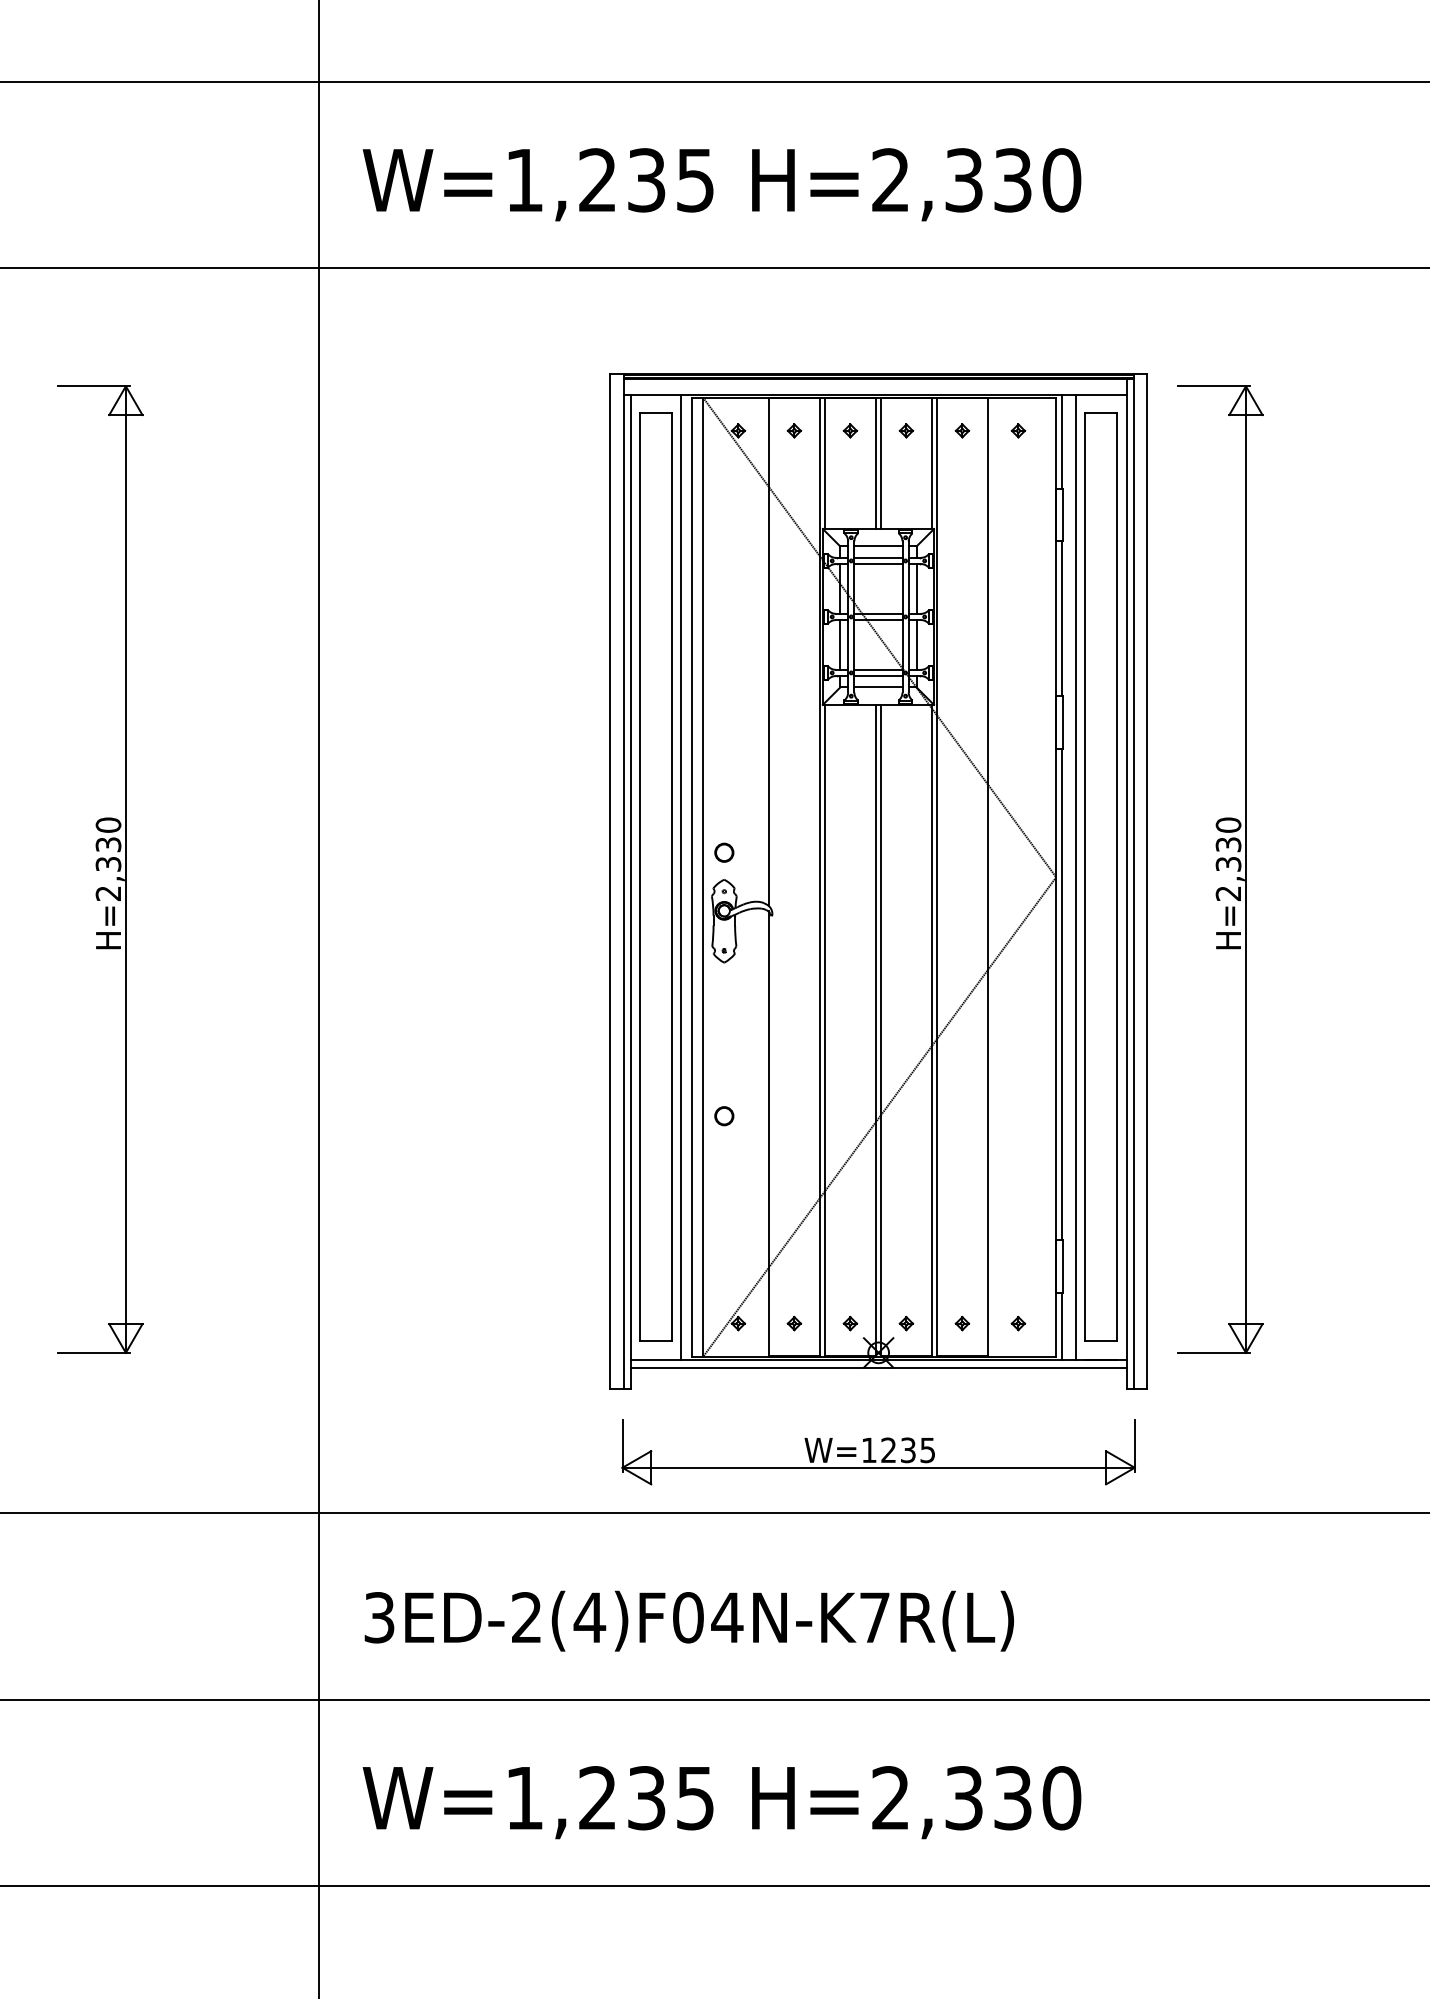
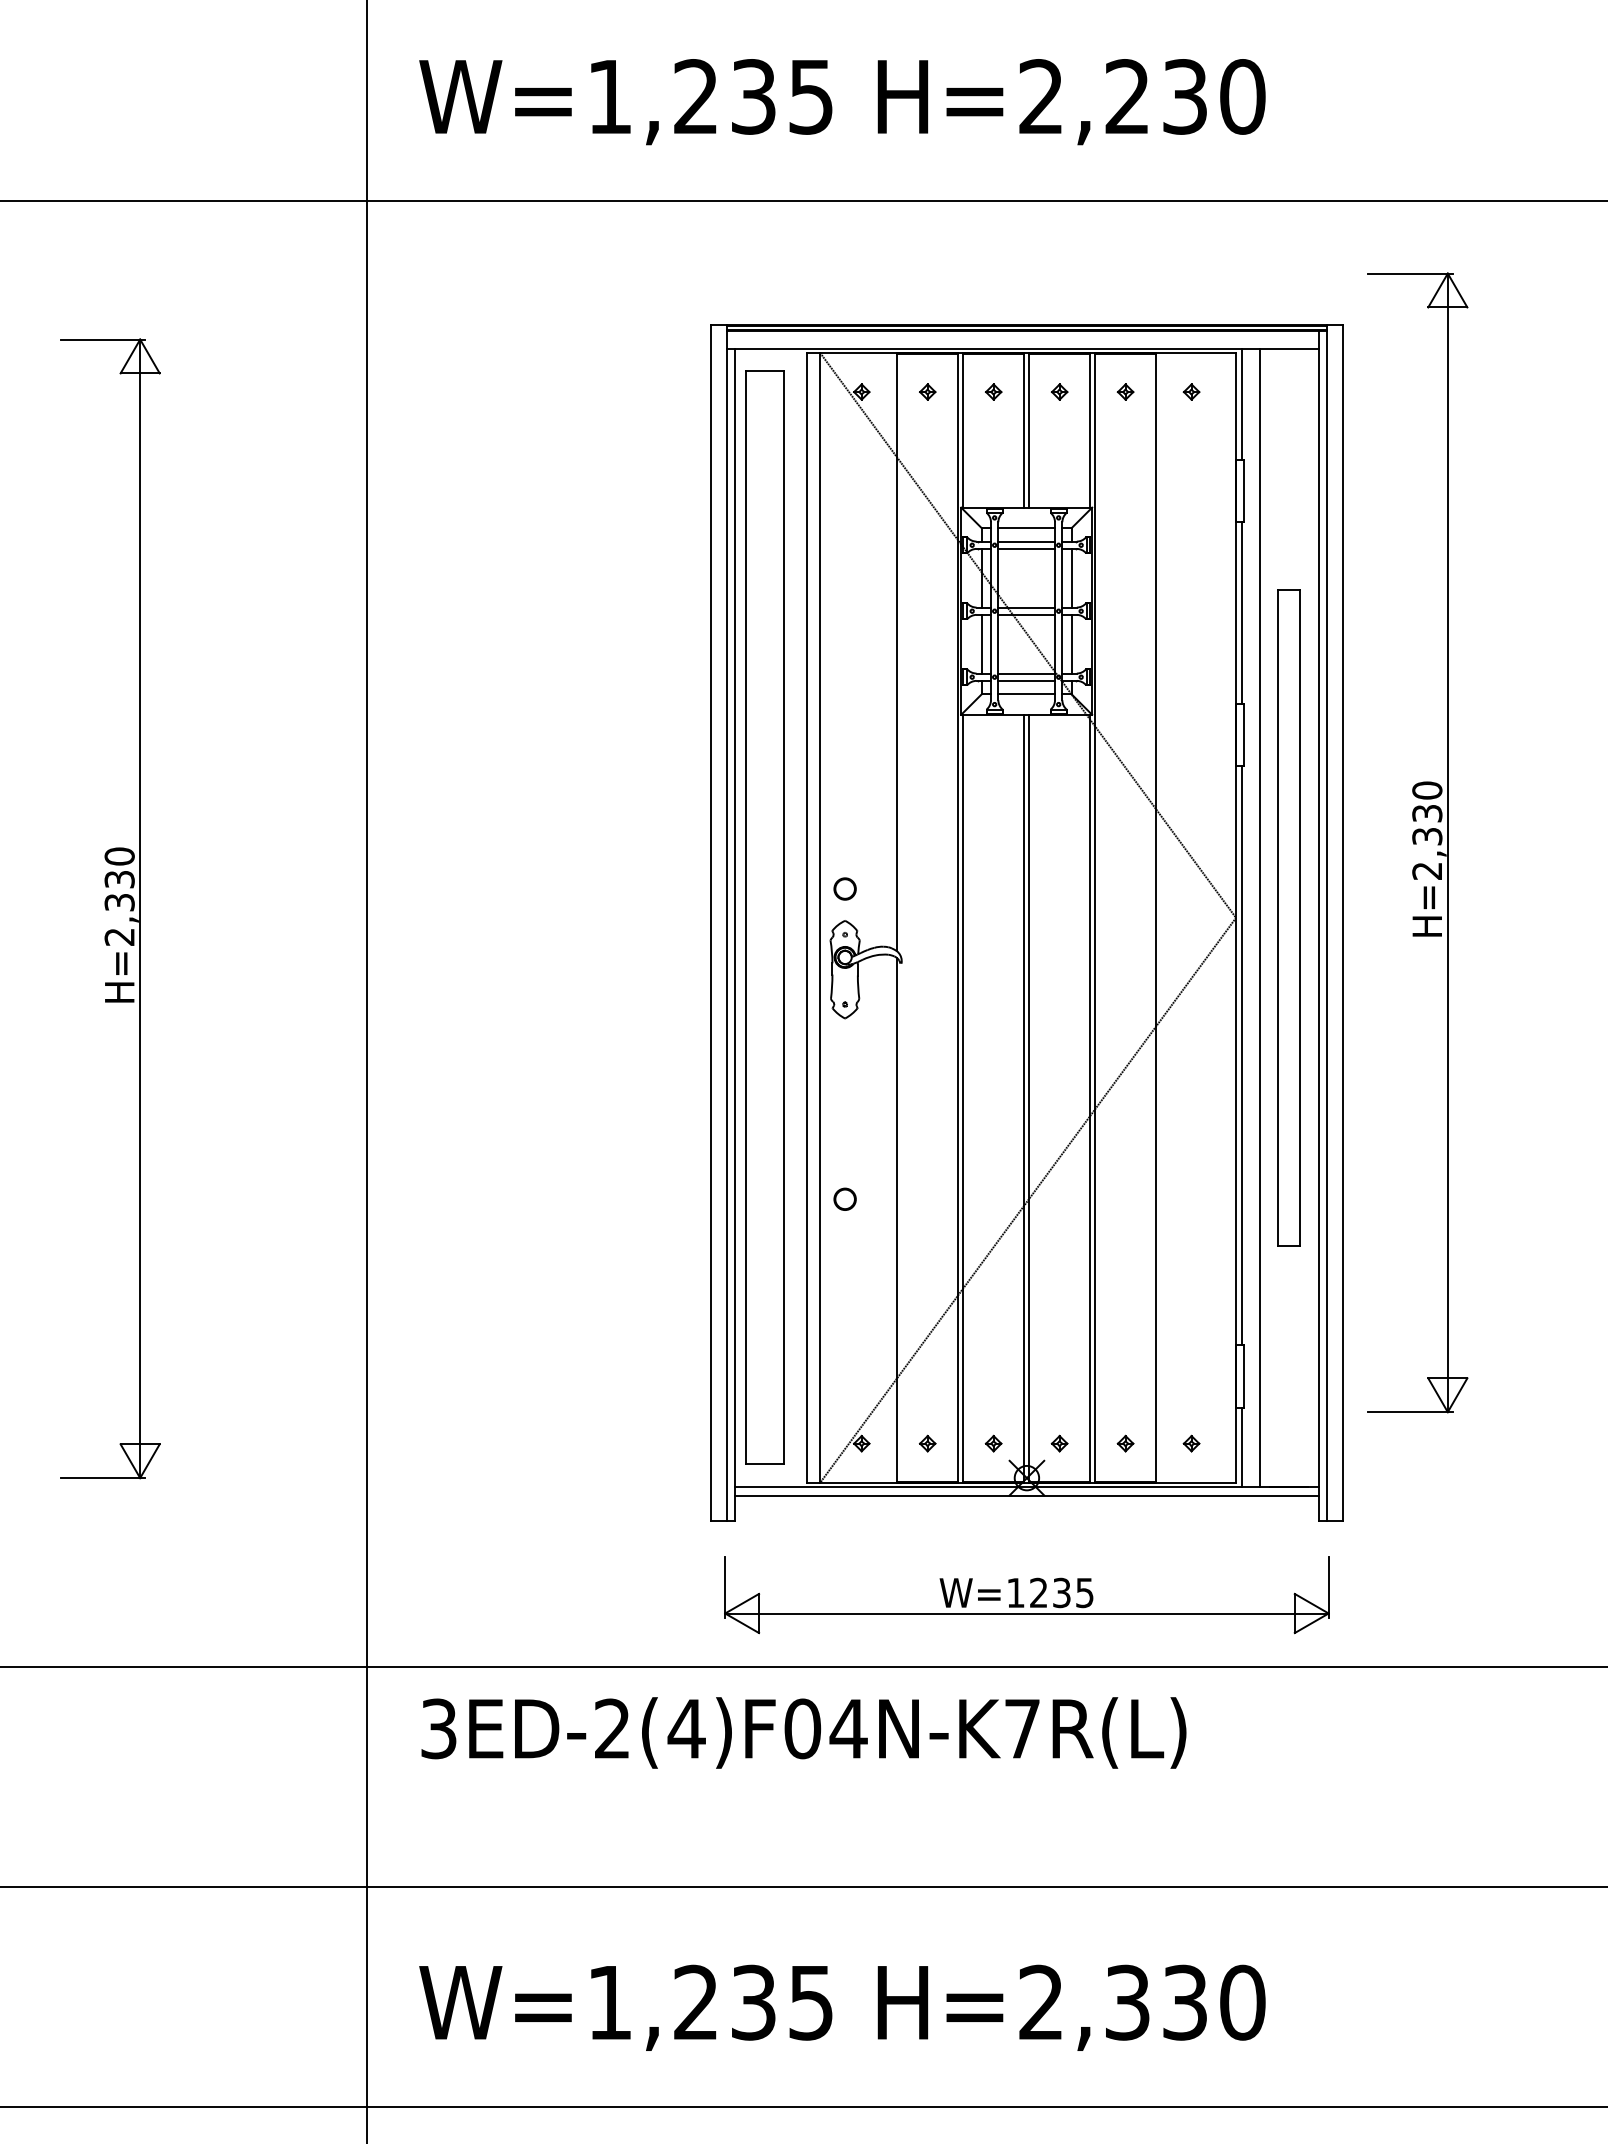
text: (963, 180) -> (1126, 97), H=2,330 -> H=2,230
part: (1220, 869) -> (1417, 842), moved
part: (1100, 876) -> (1288, 916), size x0.6
line: (681, 877) -> (794, 918), removed
text: (688, 1620) -> (802, 1732), moved

